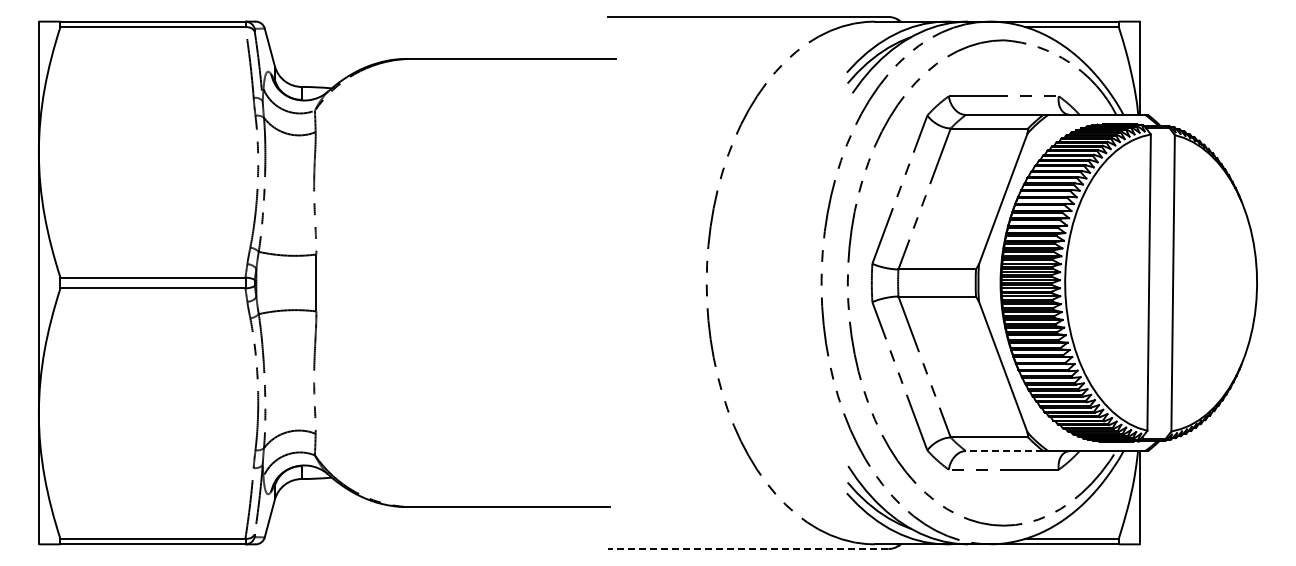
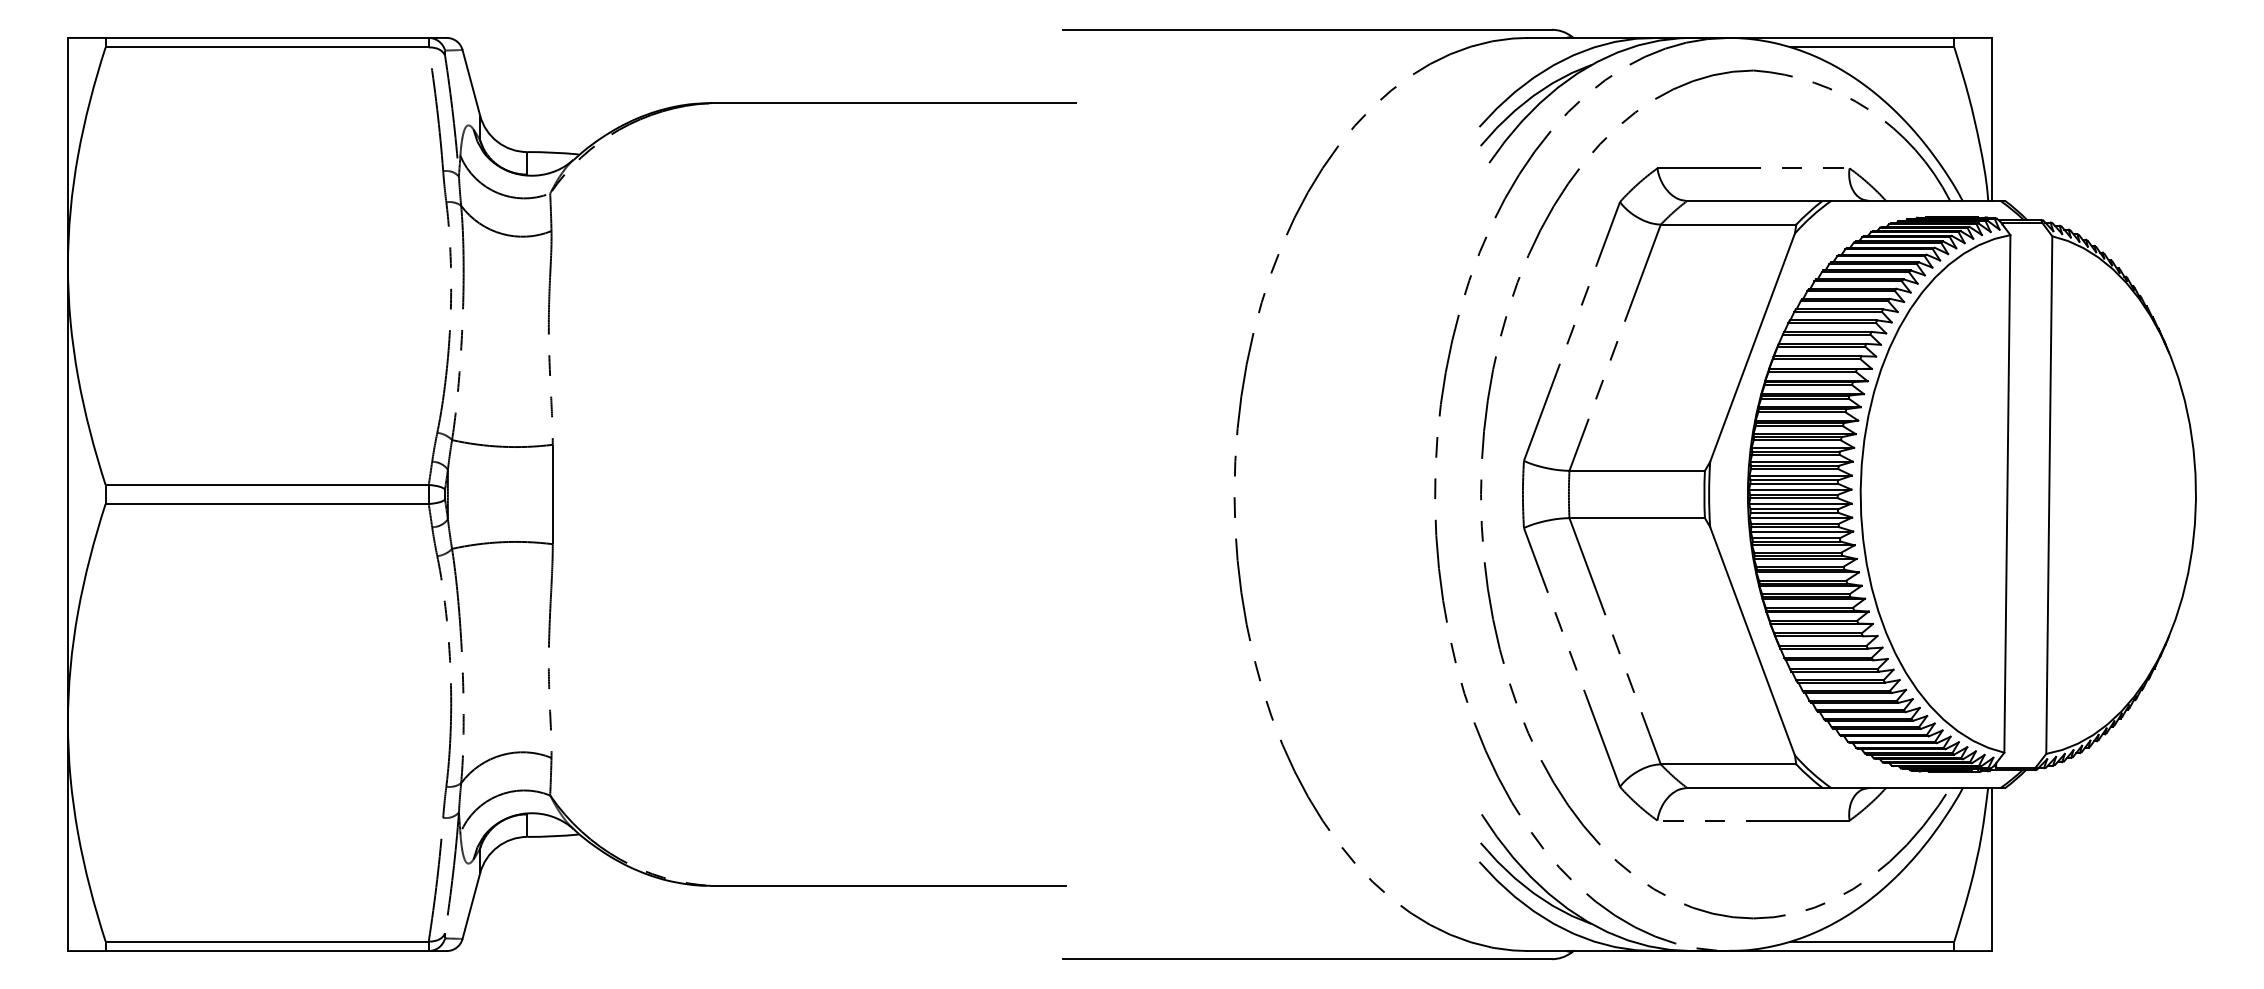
line: (1004, 451) -> (1754, 788), dashed -> solid
line: (747, 549) -> (1305, 960), dashed -> solid

